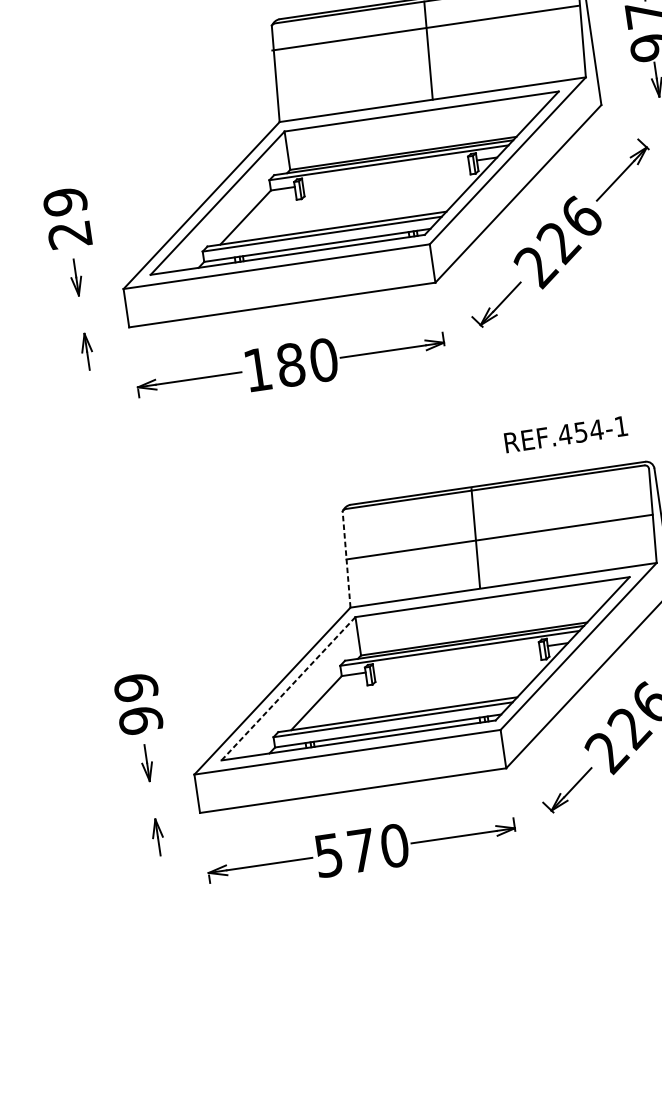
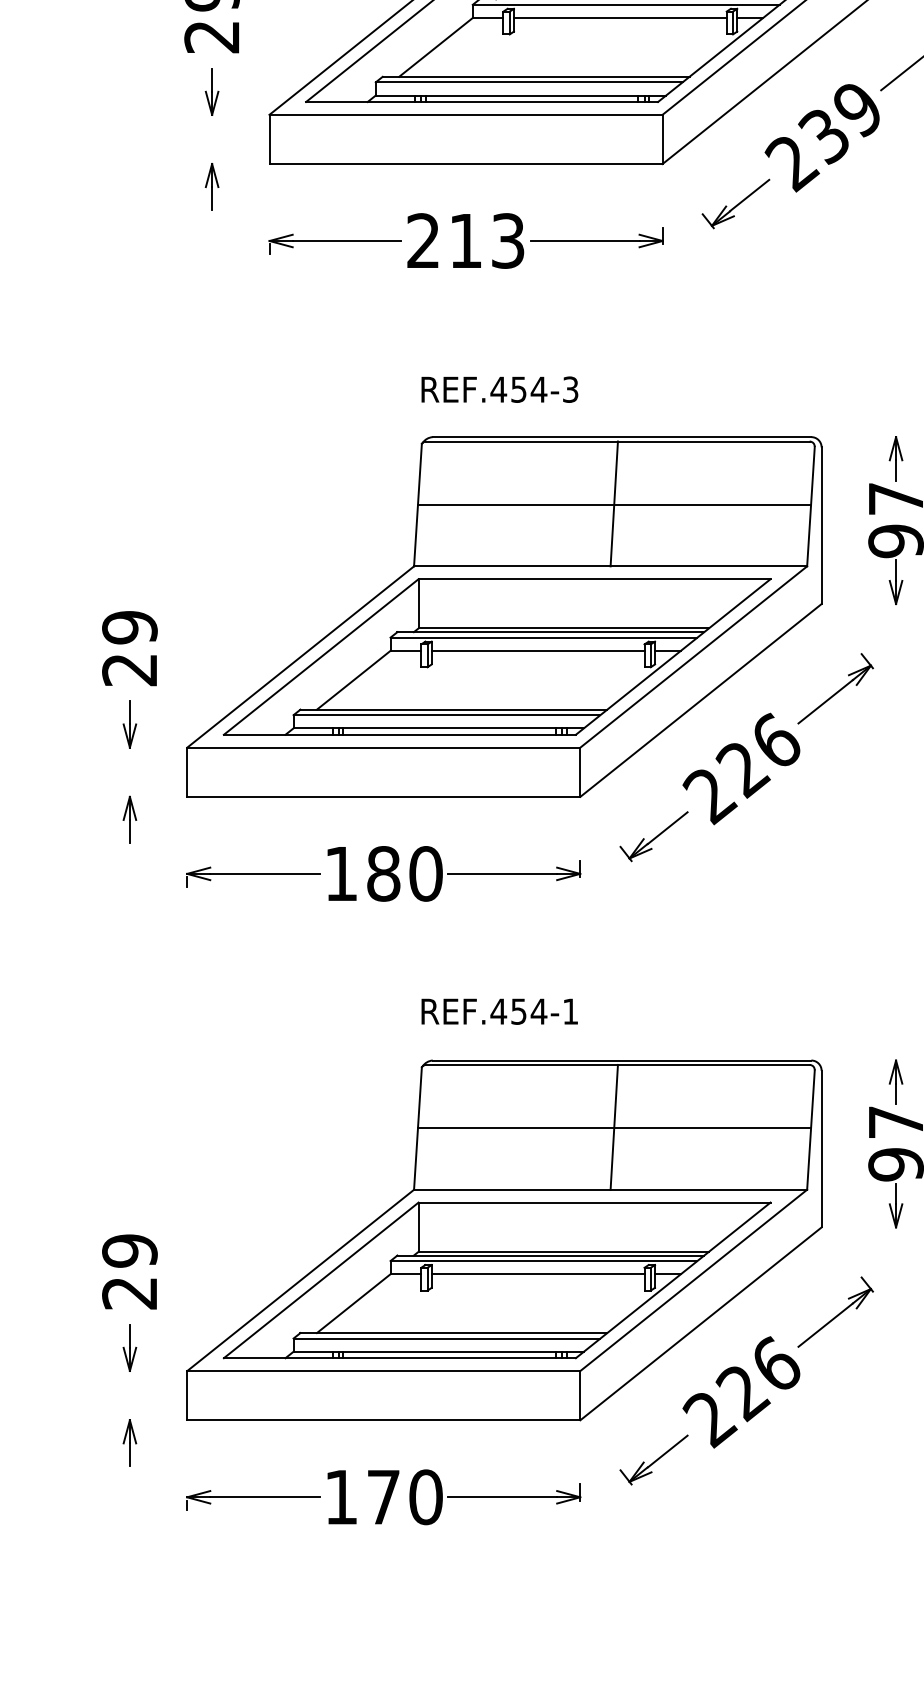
line: (425, 28) -> (614, 505), moved
line: (385, 173) -> (537, 650), added
text: (565, 434) -> (499, 1011), moved
line: (475, 537) -> (613, 1126), moved
line: (346, 558) -> (418, 1127), dashed -> solid
line: (456, 659) -> (537, 1274), added
line: (288, 688) -> (321, 1280), dashed -> solid
text: (140, 720) -> (129, 1293), 99 -> 29
text: (328, 855) -> (340, 1497), 570 -> 170

